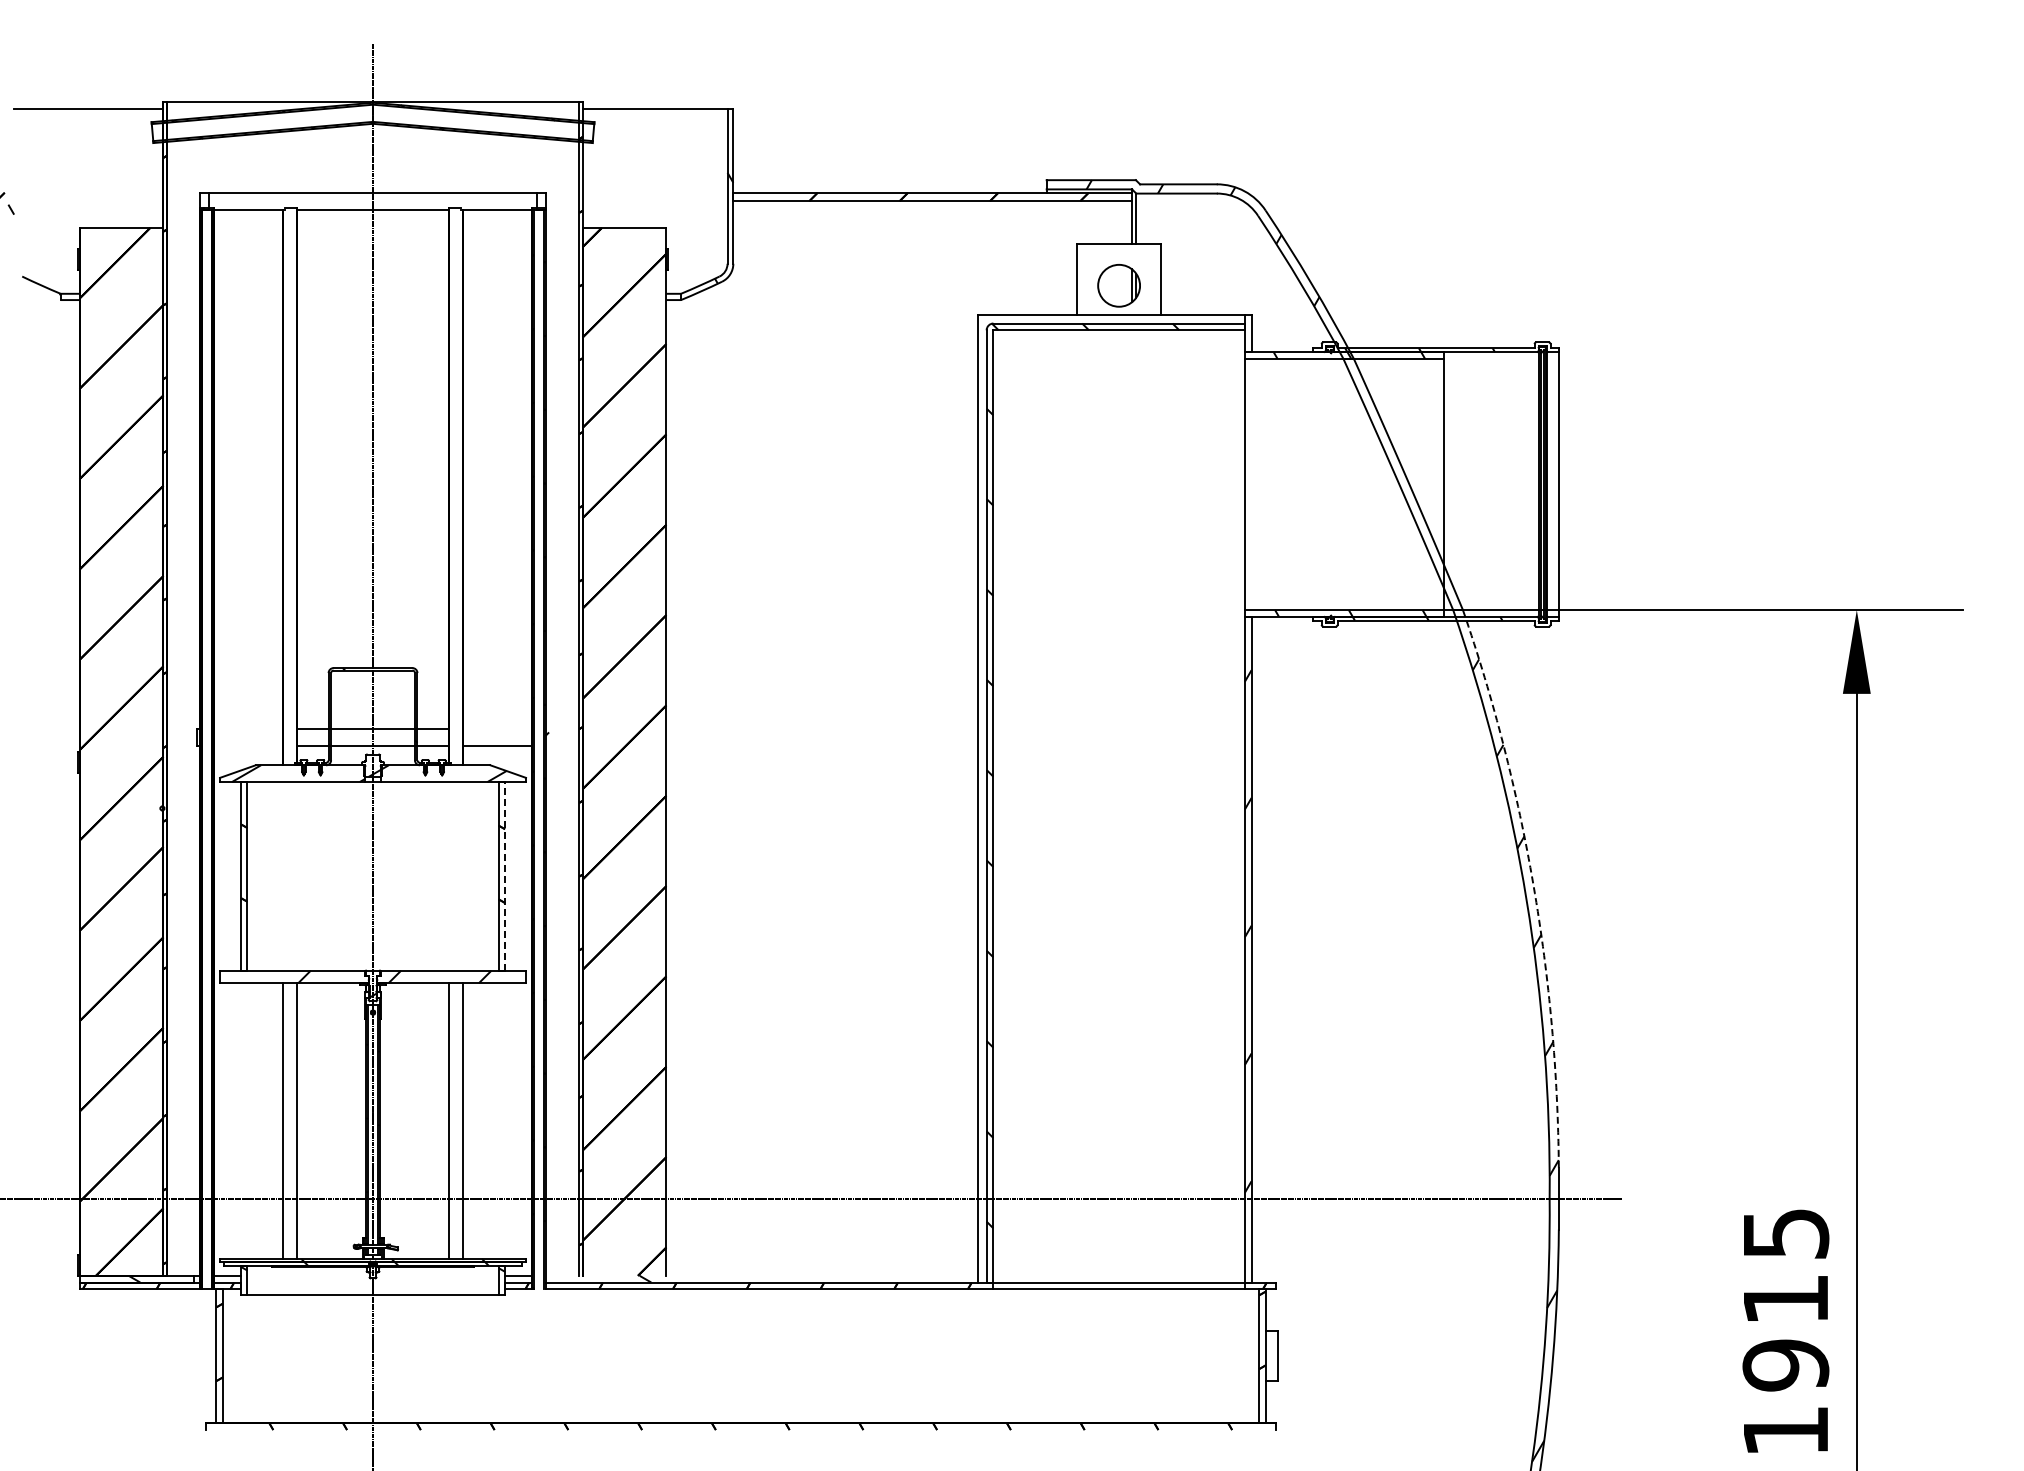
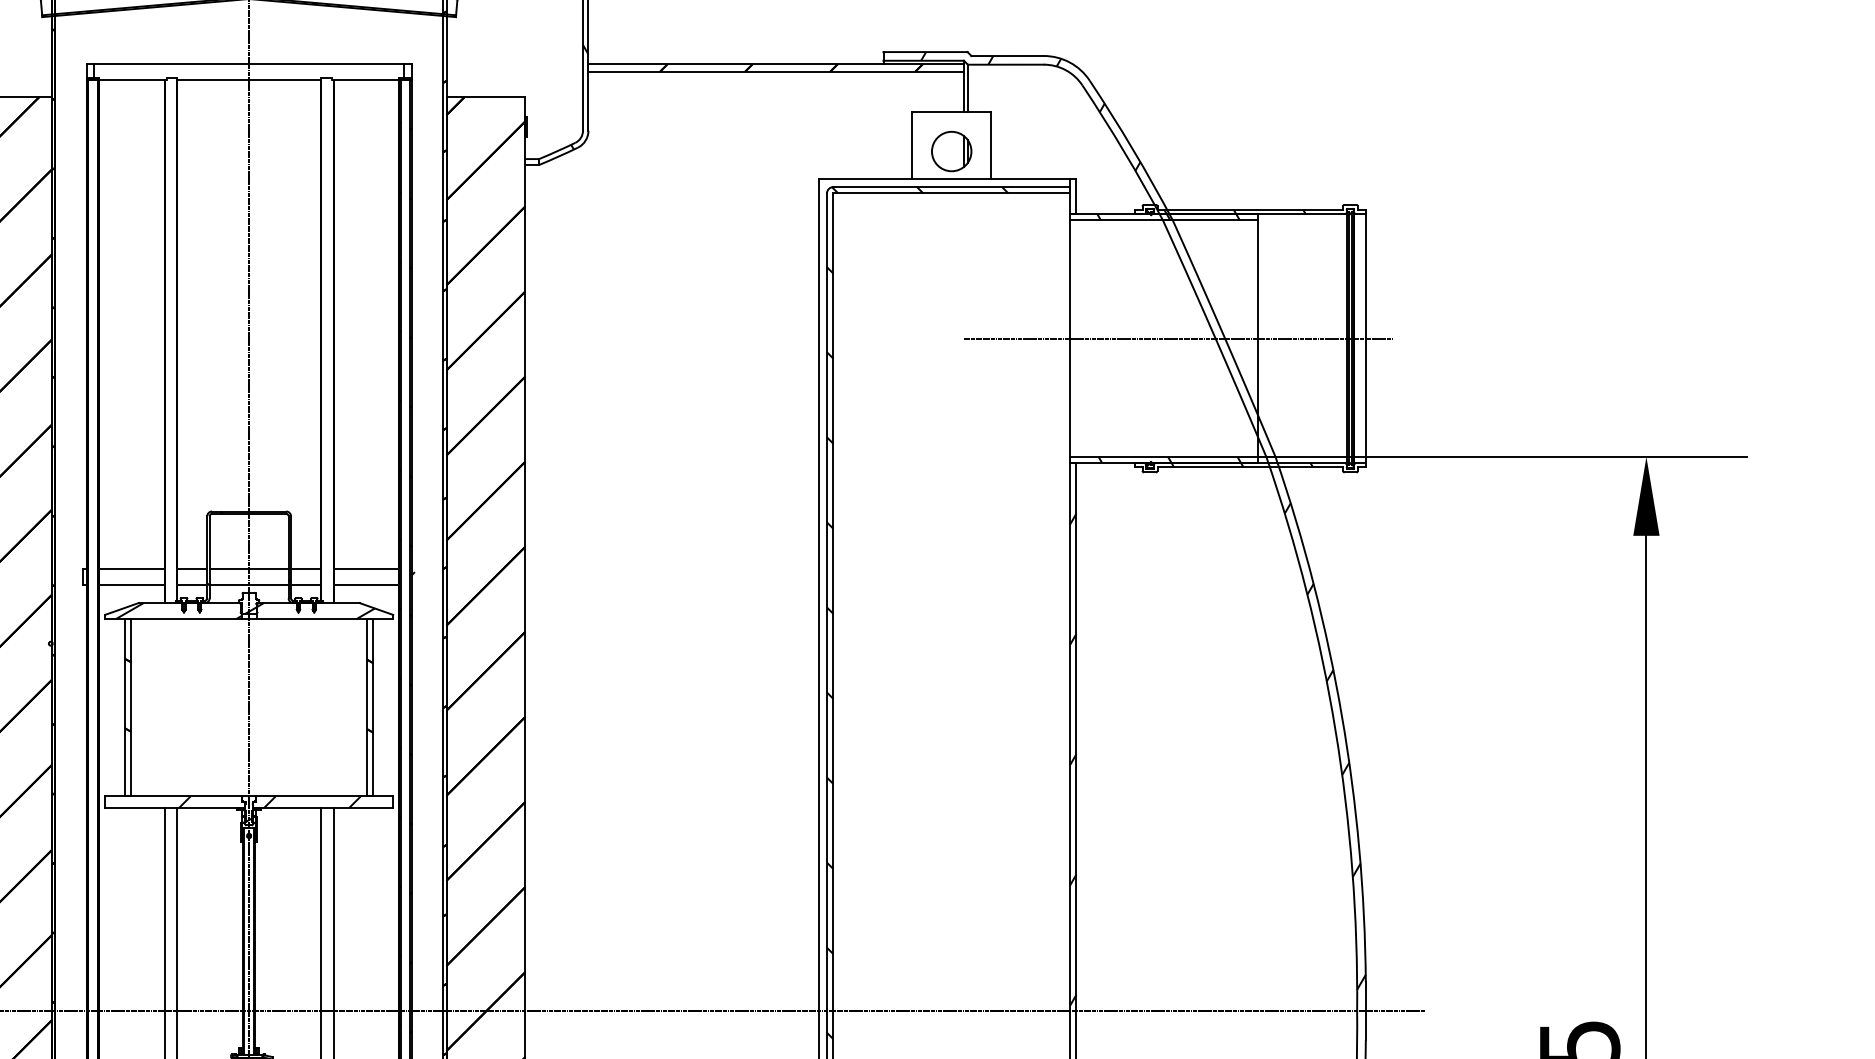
line: (1359, 484) -> (1178, 338), added
line: (248, 729) -> (131, 569), added
line: (497, 729) -> (366, 569), added
line: (248, 746) -> (131, 585), added
line: (505, 875) -> (373, 706), dashed -> solid
arc: (1533, 885) -> (1341, 716), dashed -> solid

